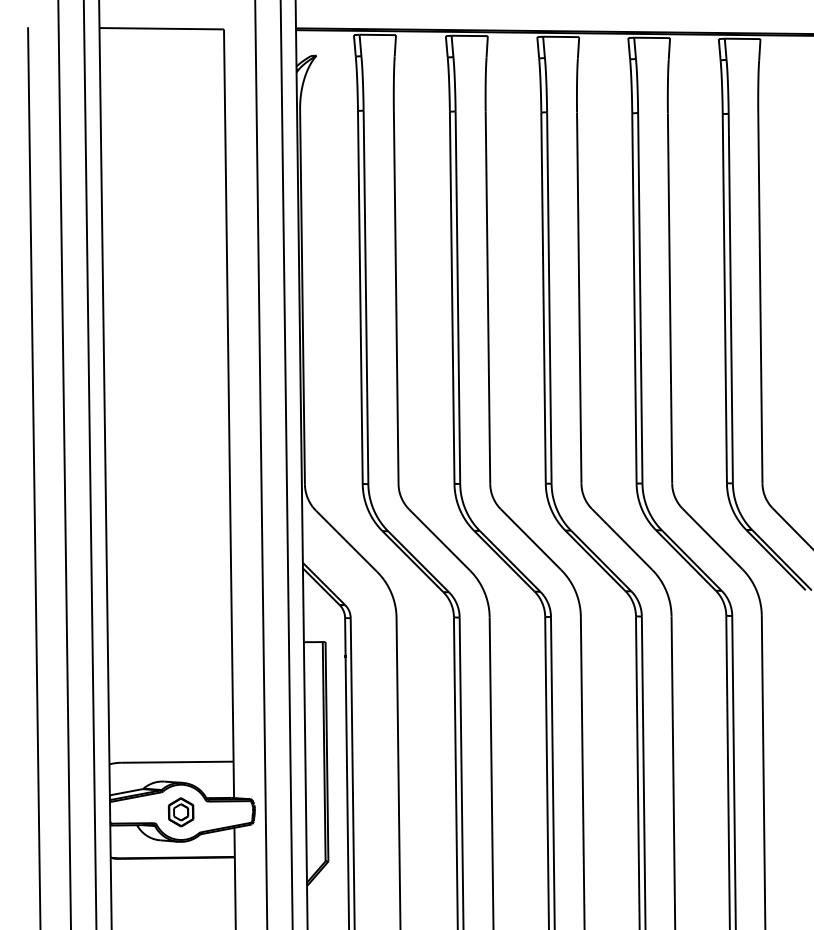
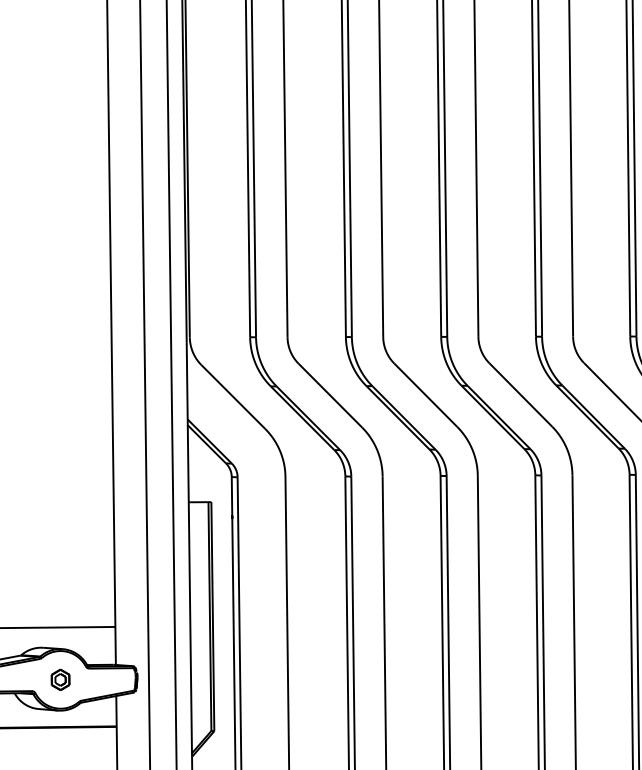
part: (180, 812) -> (59, 680), size x0.7

